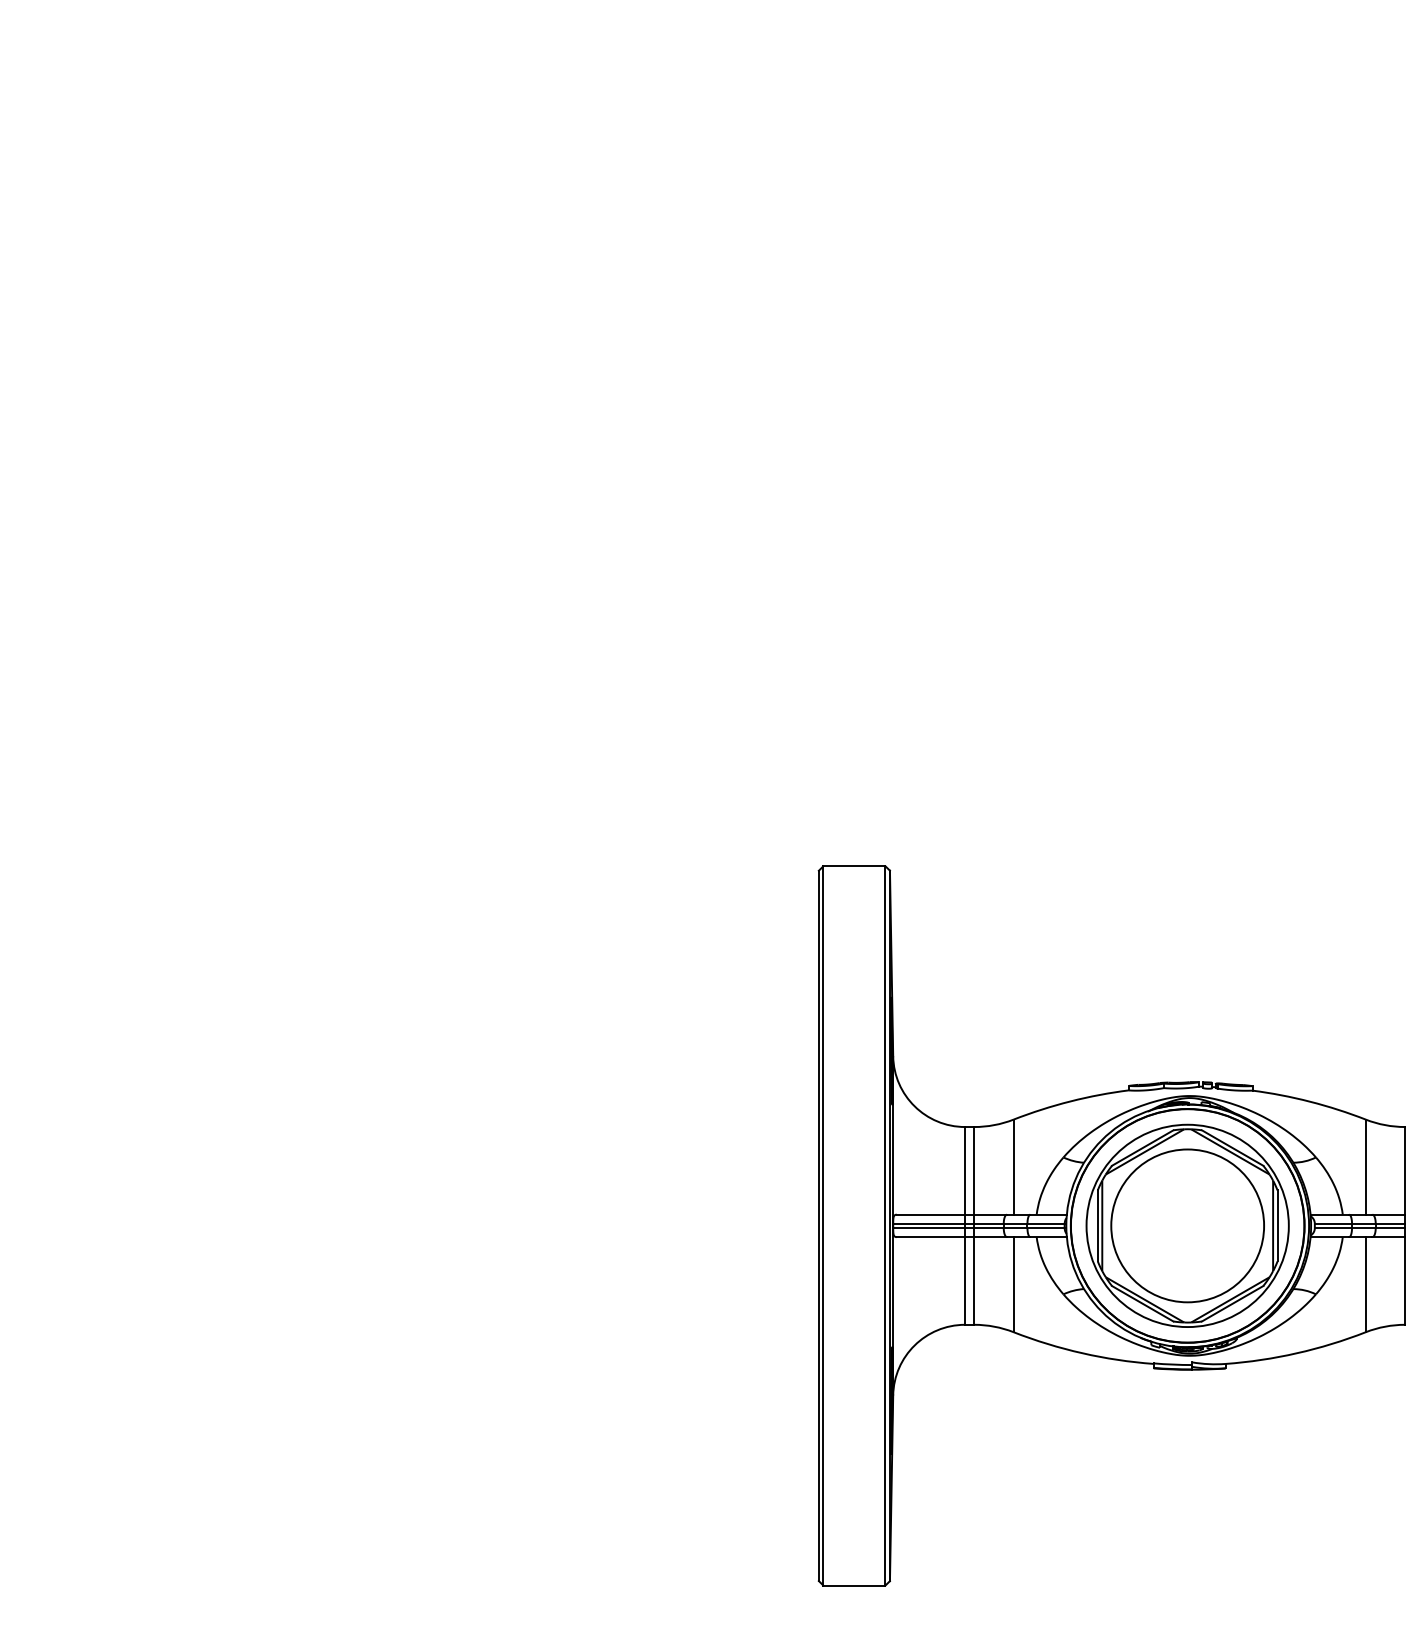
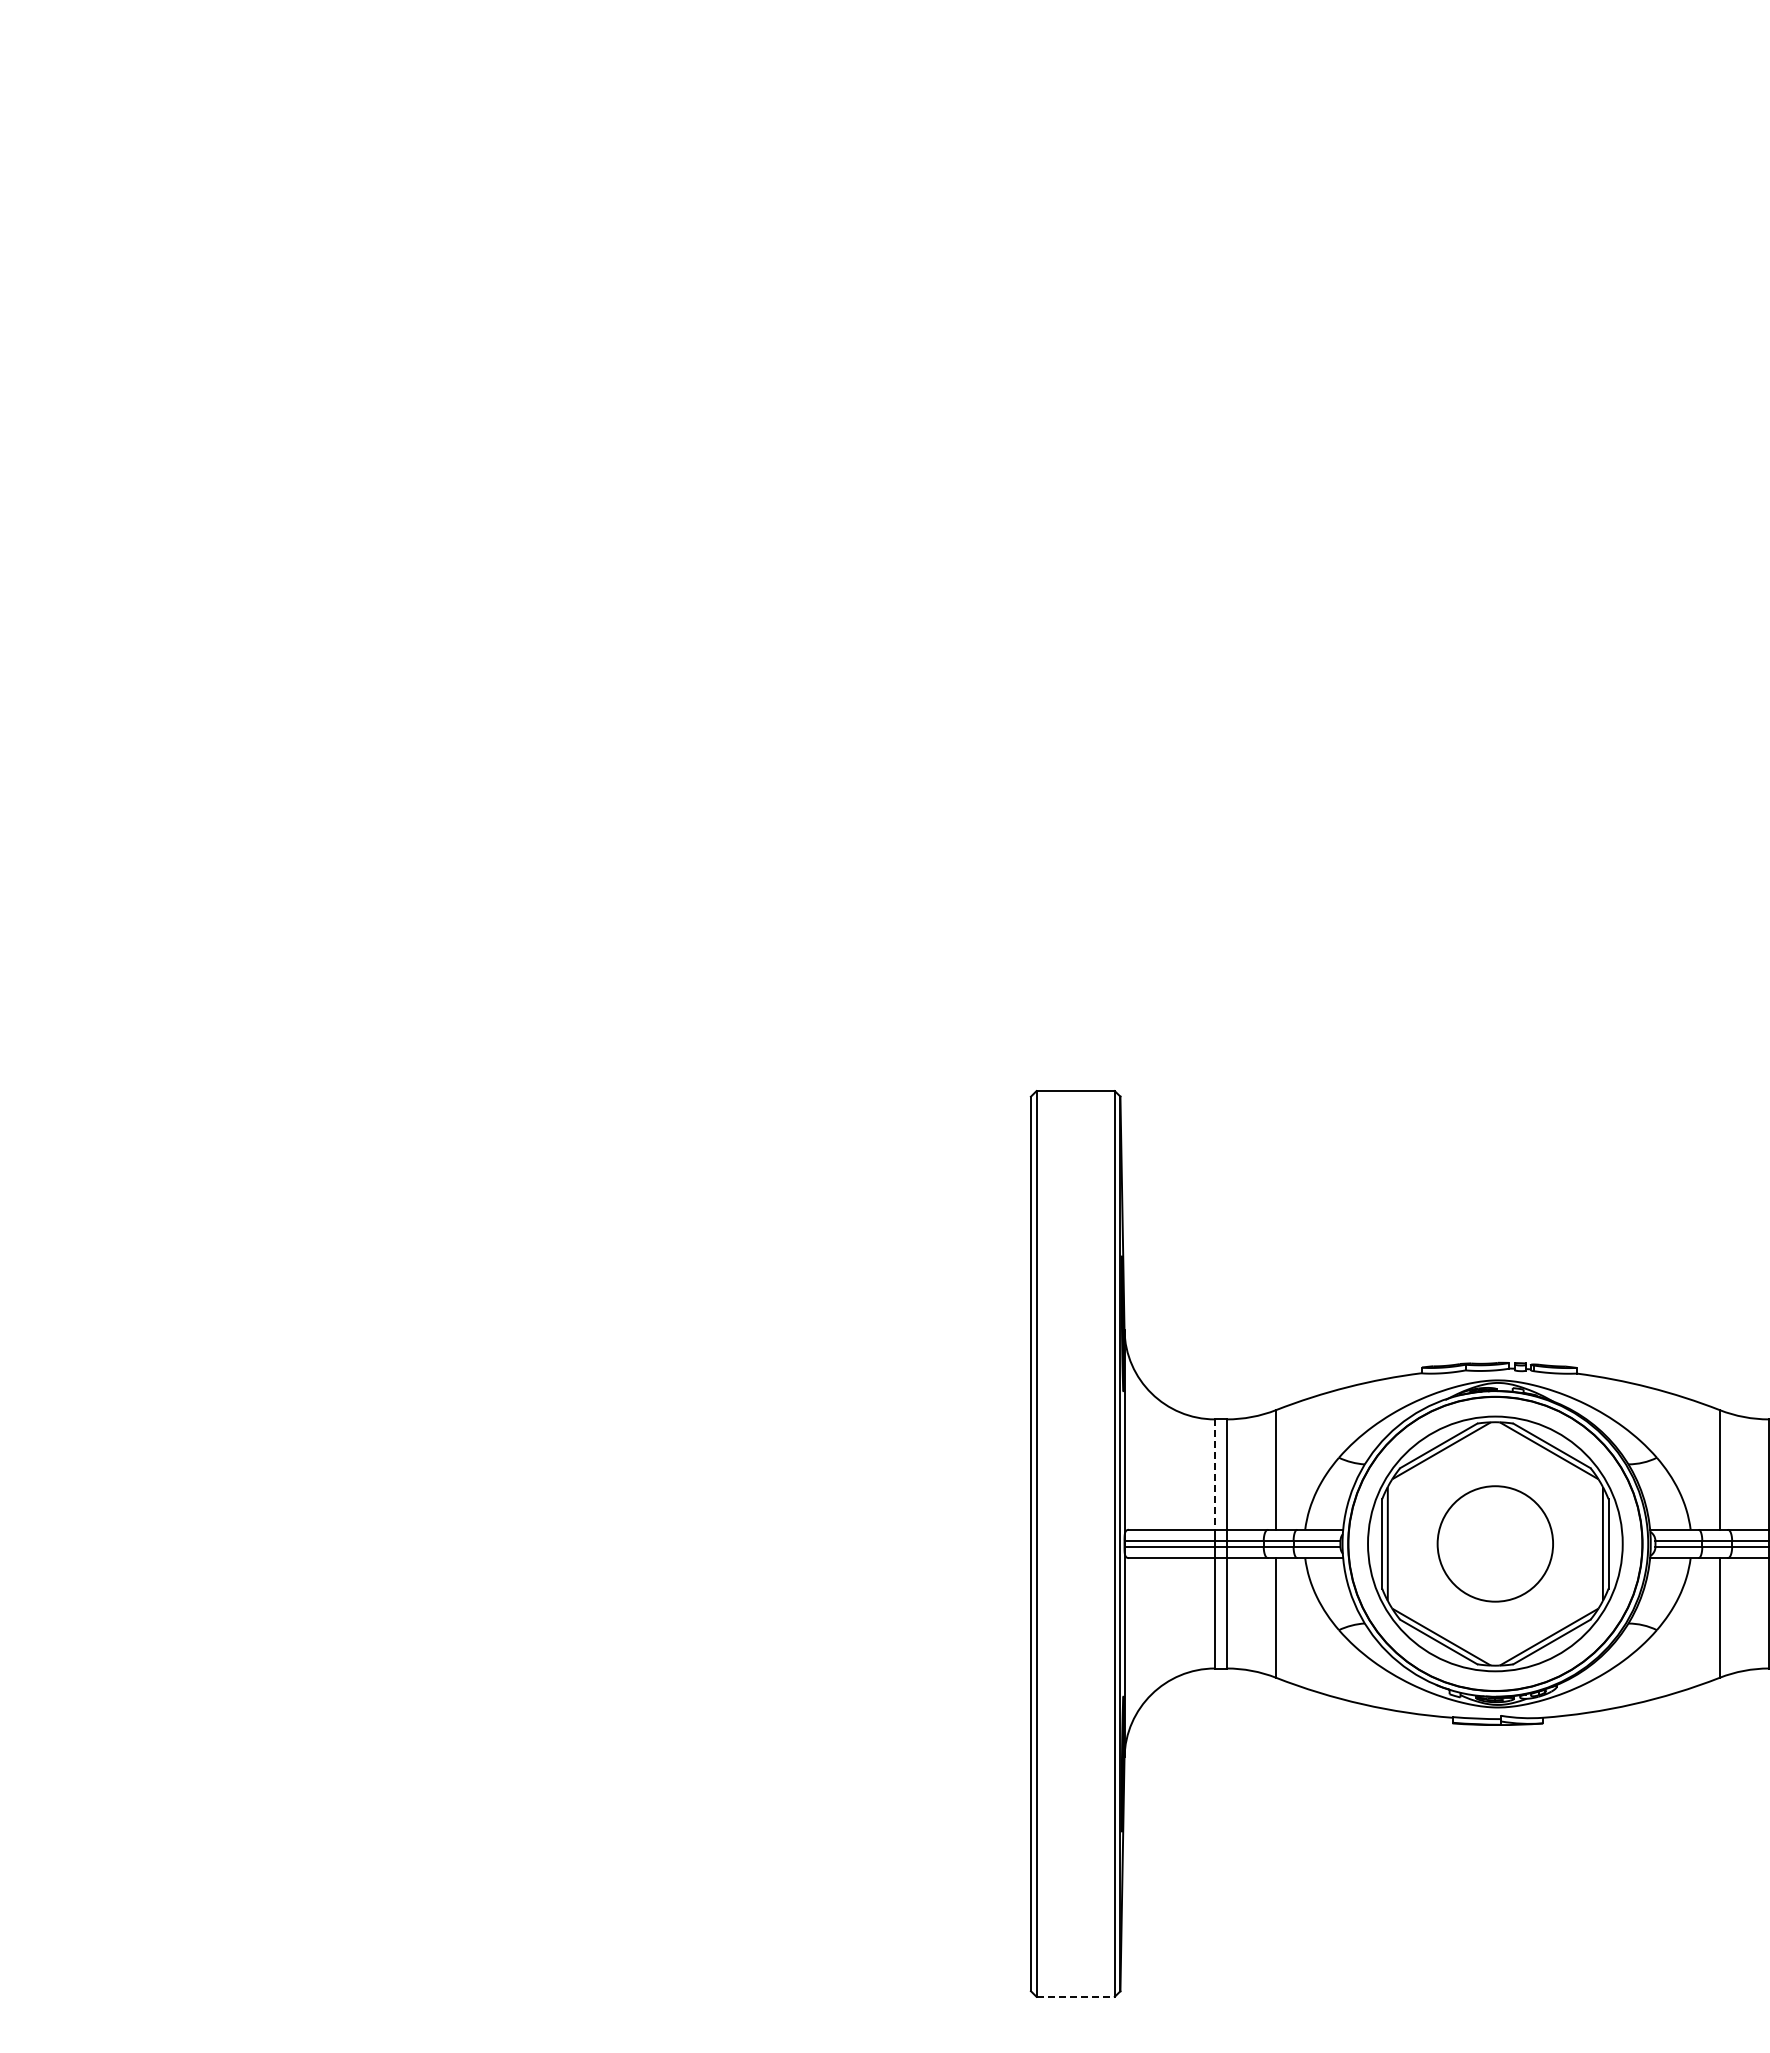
line: (965, 1171) -> (1215, 1475), solid -> dashed
circle: (1187, 1225) -> (1495, 1543), size x0.6
line: (855, 1585) -> (1076, 1996), solid -> dashed

